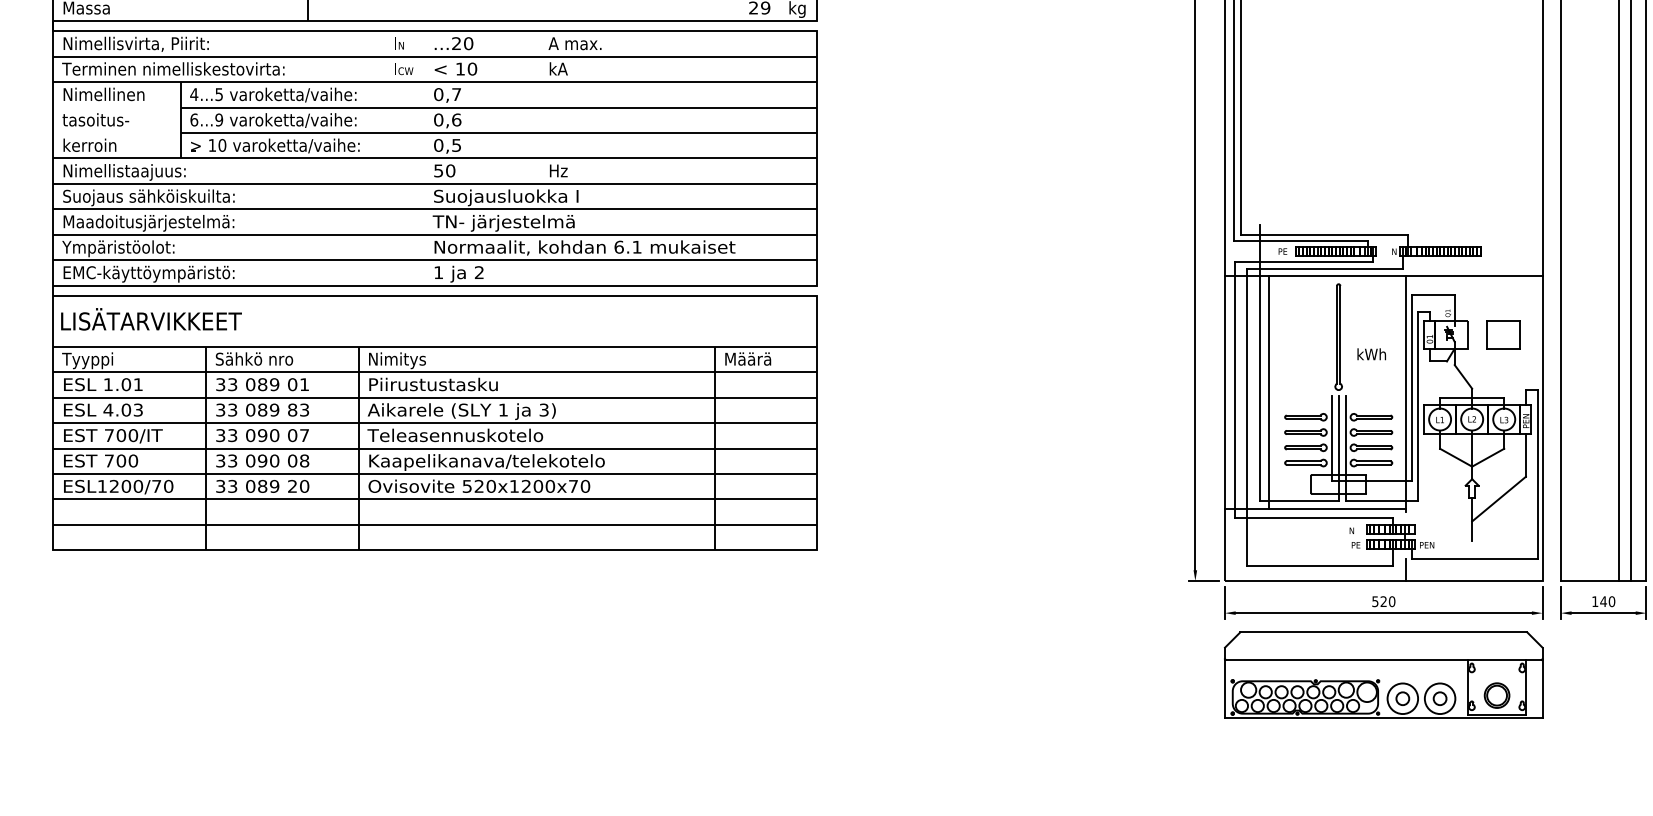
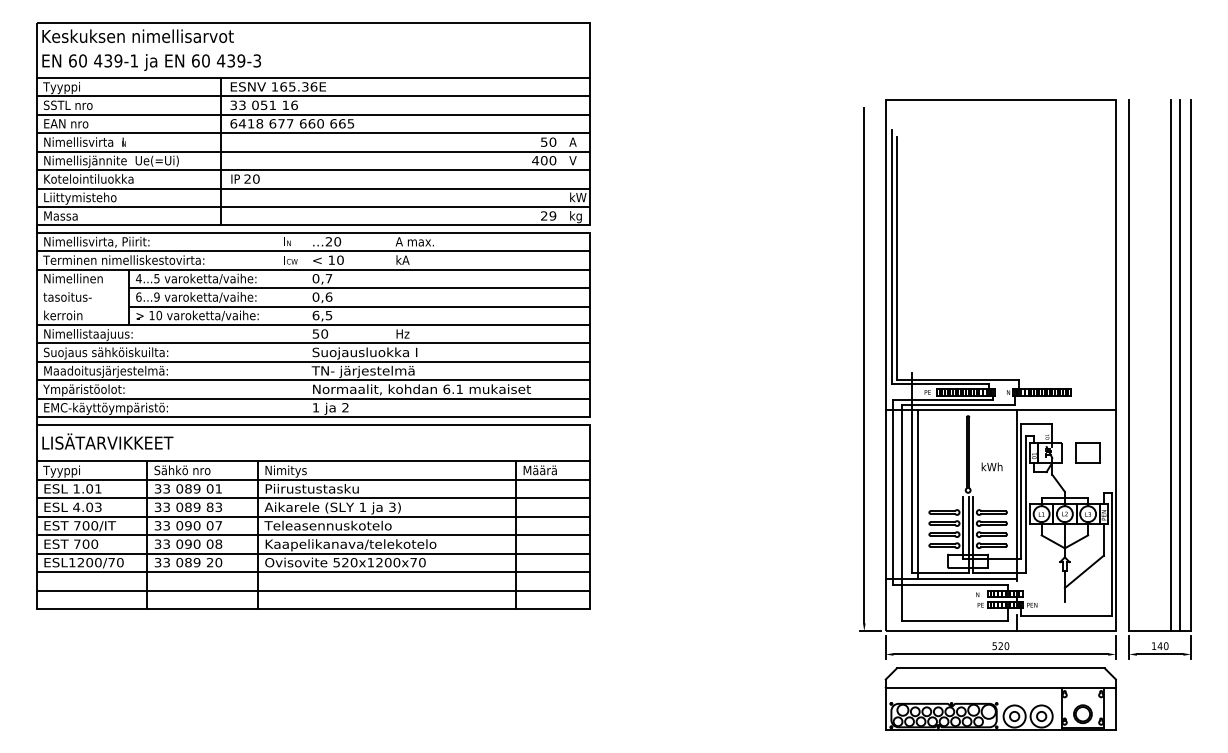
text: (439, 143) -> (316, 314), 0,5 -> 6,5

